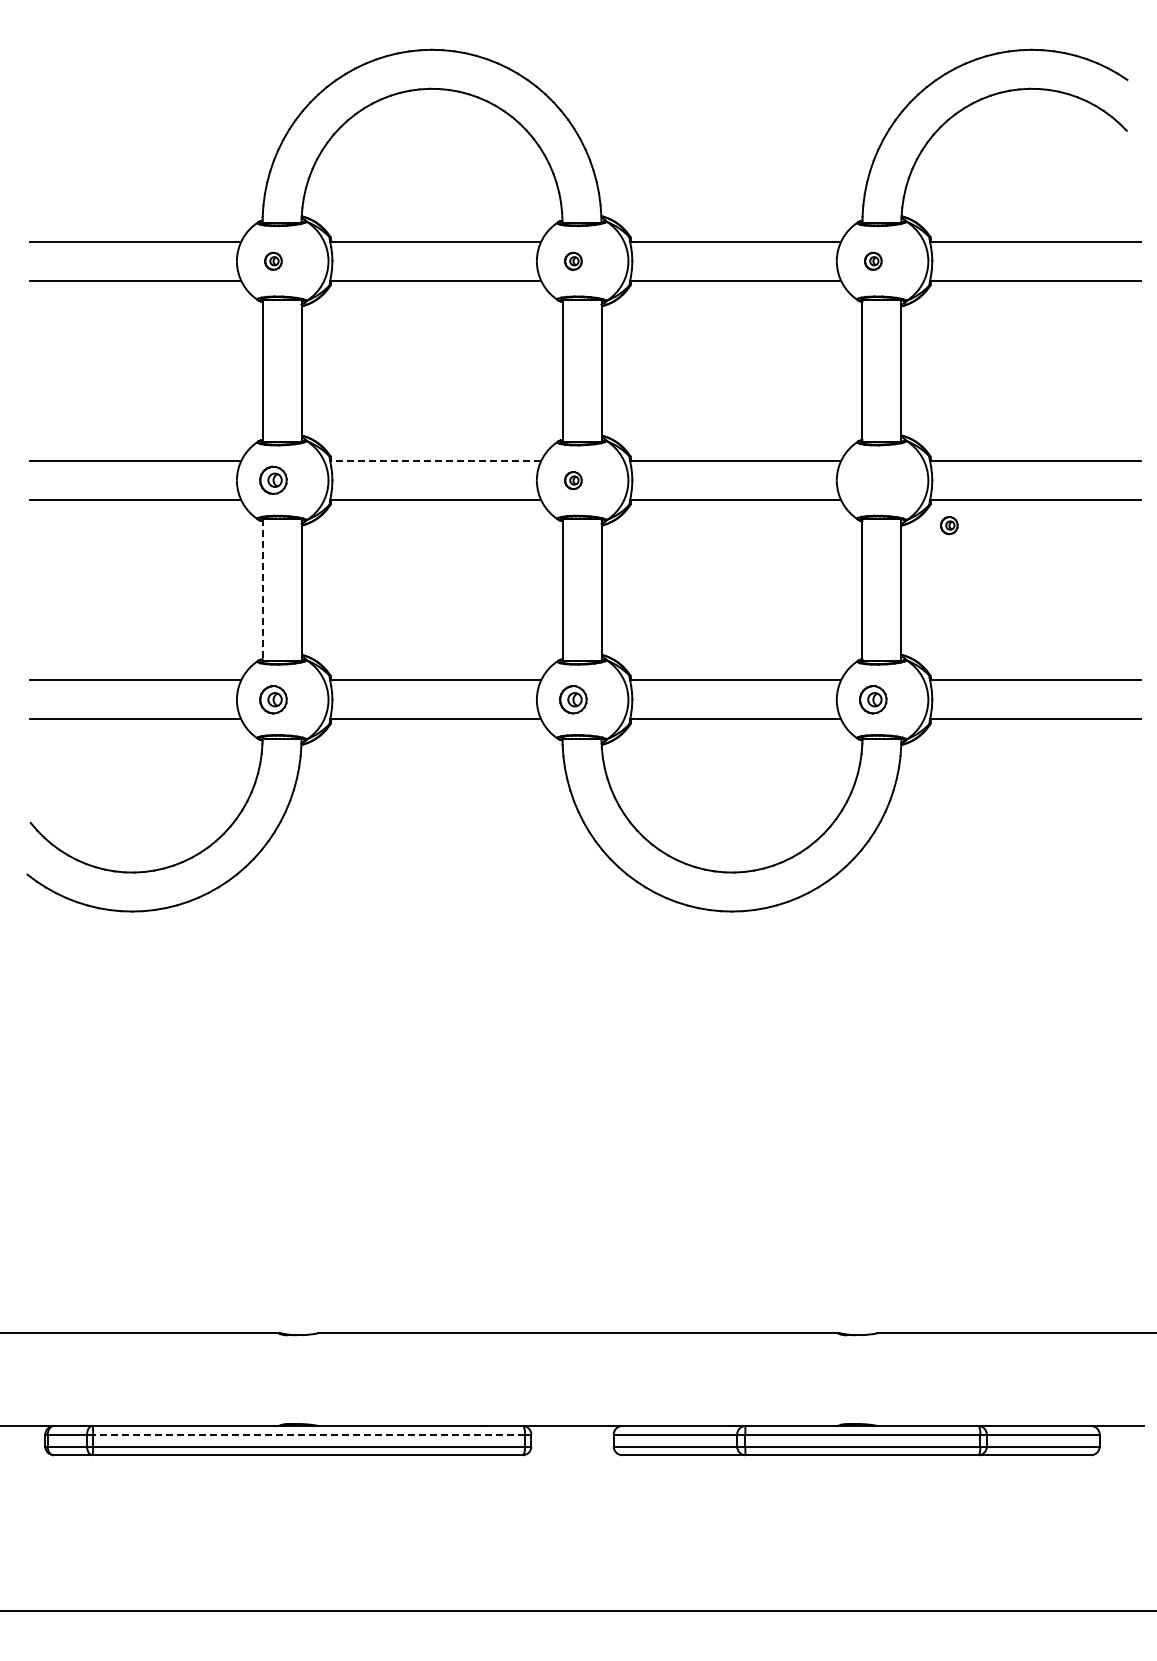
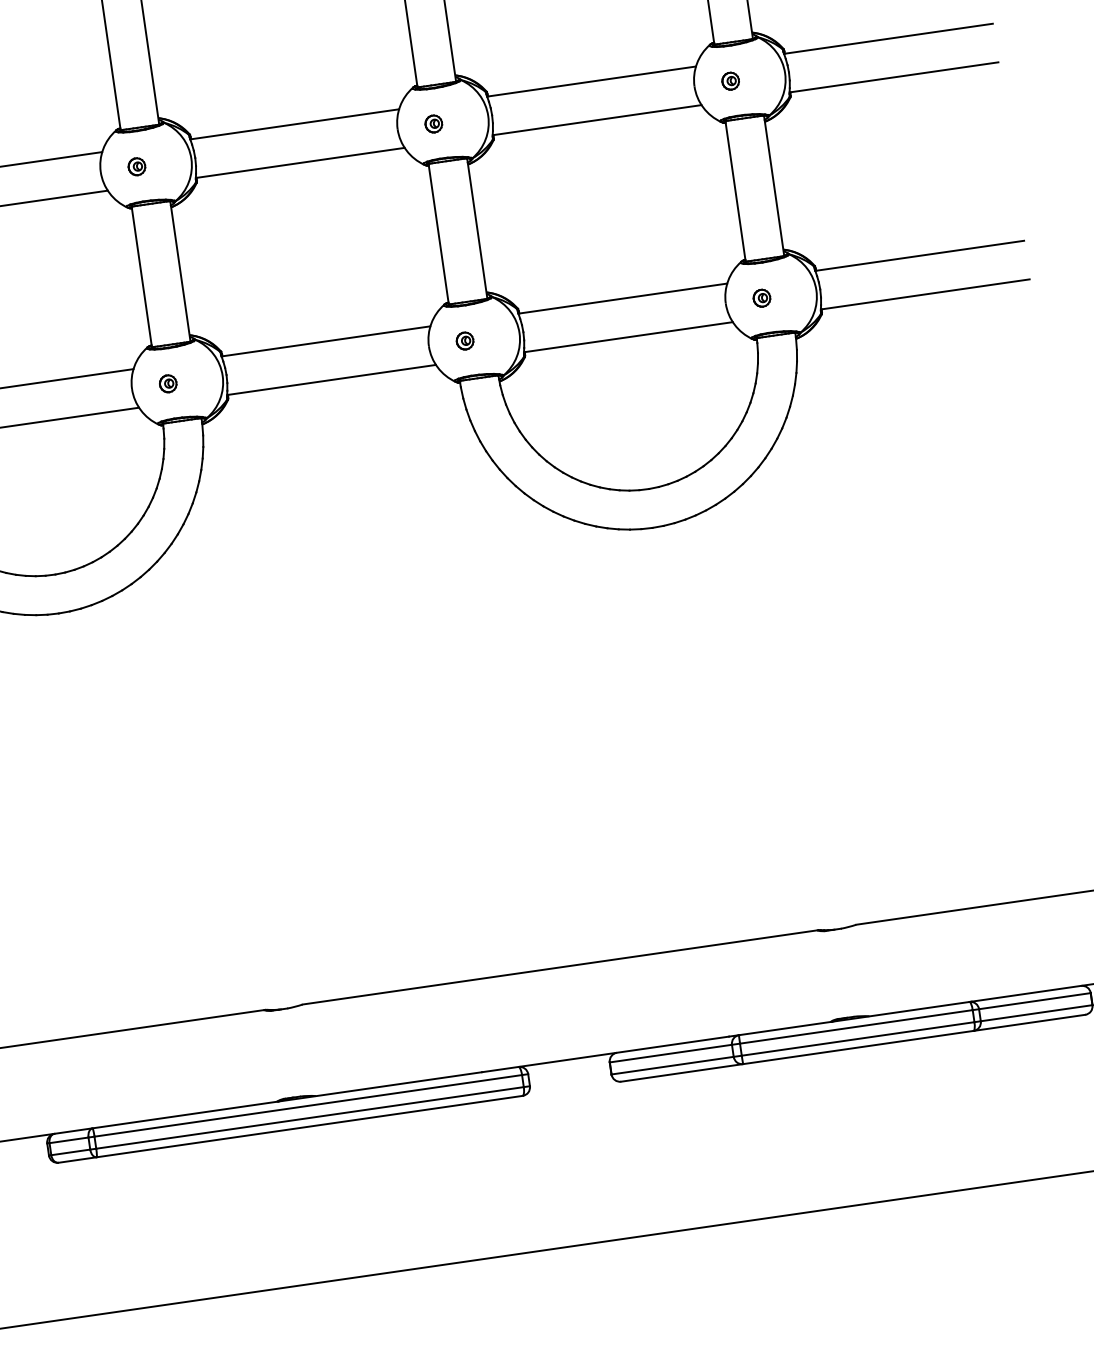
line: (435, 461) -> (294, 124), dashed -> solid
part: (273, 480) -> (136, 166), size x0.62
part: (949, 525) -> (730, 81), moved
line: (262, 590) -> (141, 277), dashed -> solid
part: (273, 699) -> (168, 383), size x0.62
part: (573, 699) -> (465, 340), size x0.62
part: (873, 699) -> (762, 297), size x0.62
line: (309, 1434) -> (308, 1105), dashed -> solid

